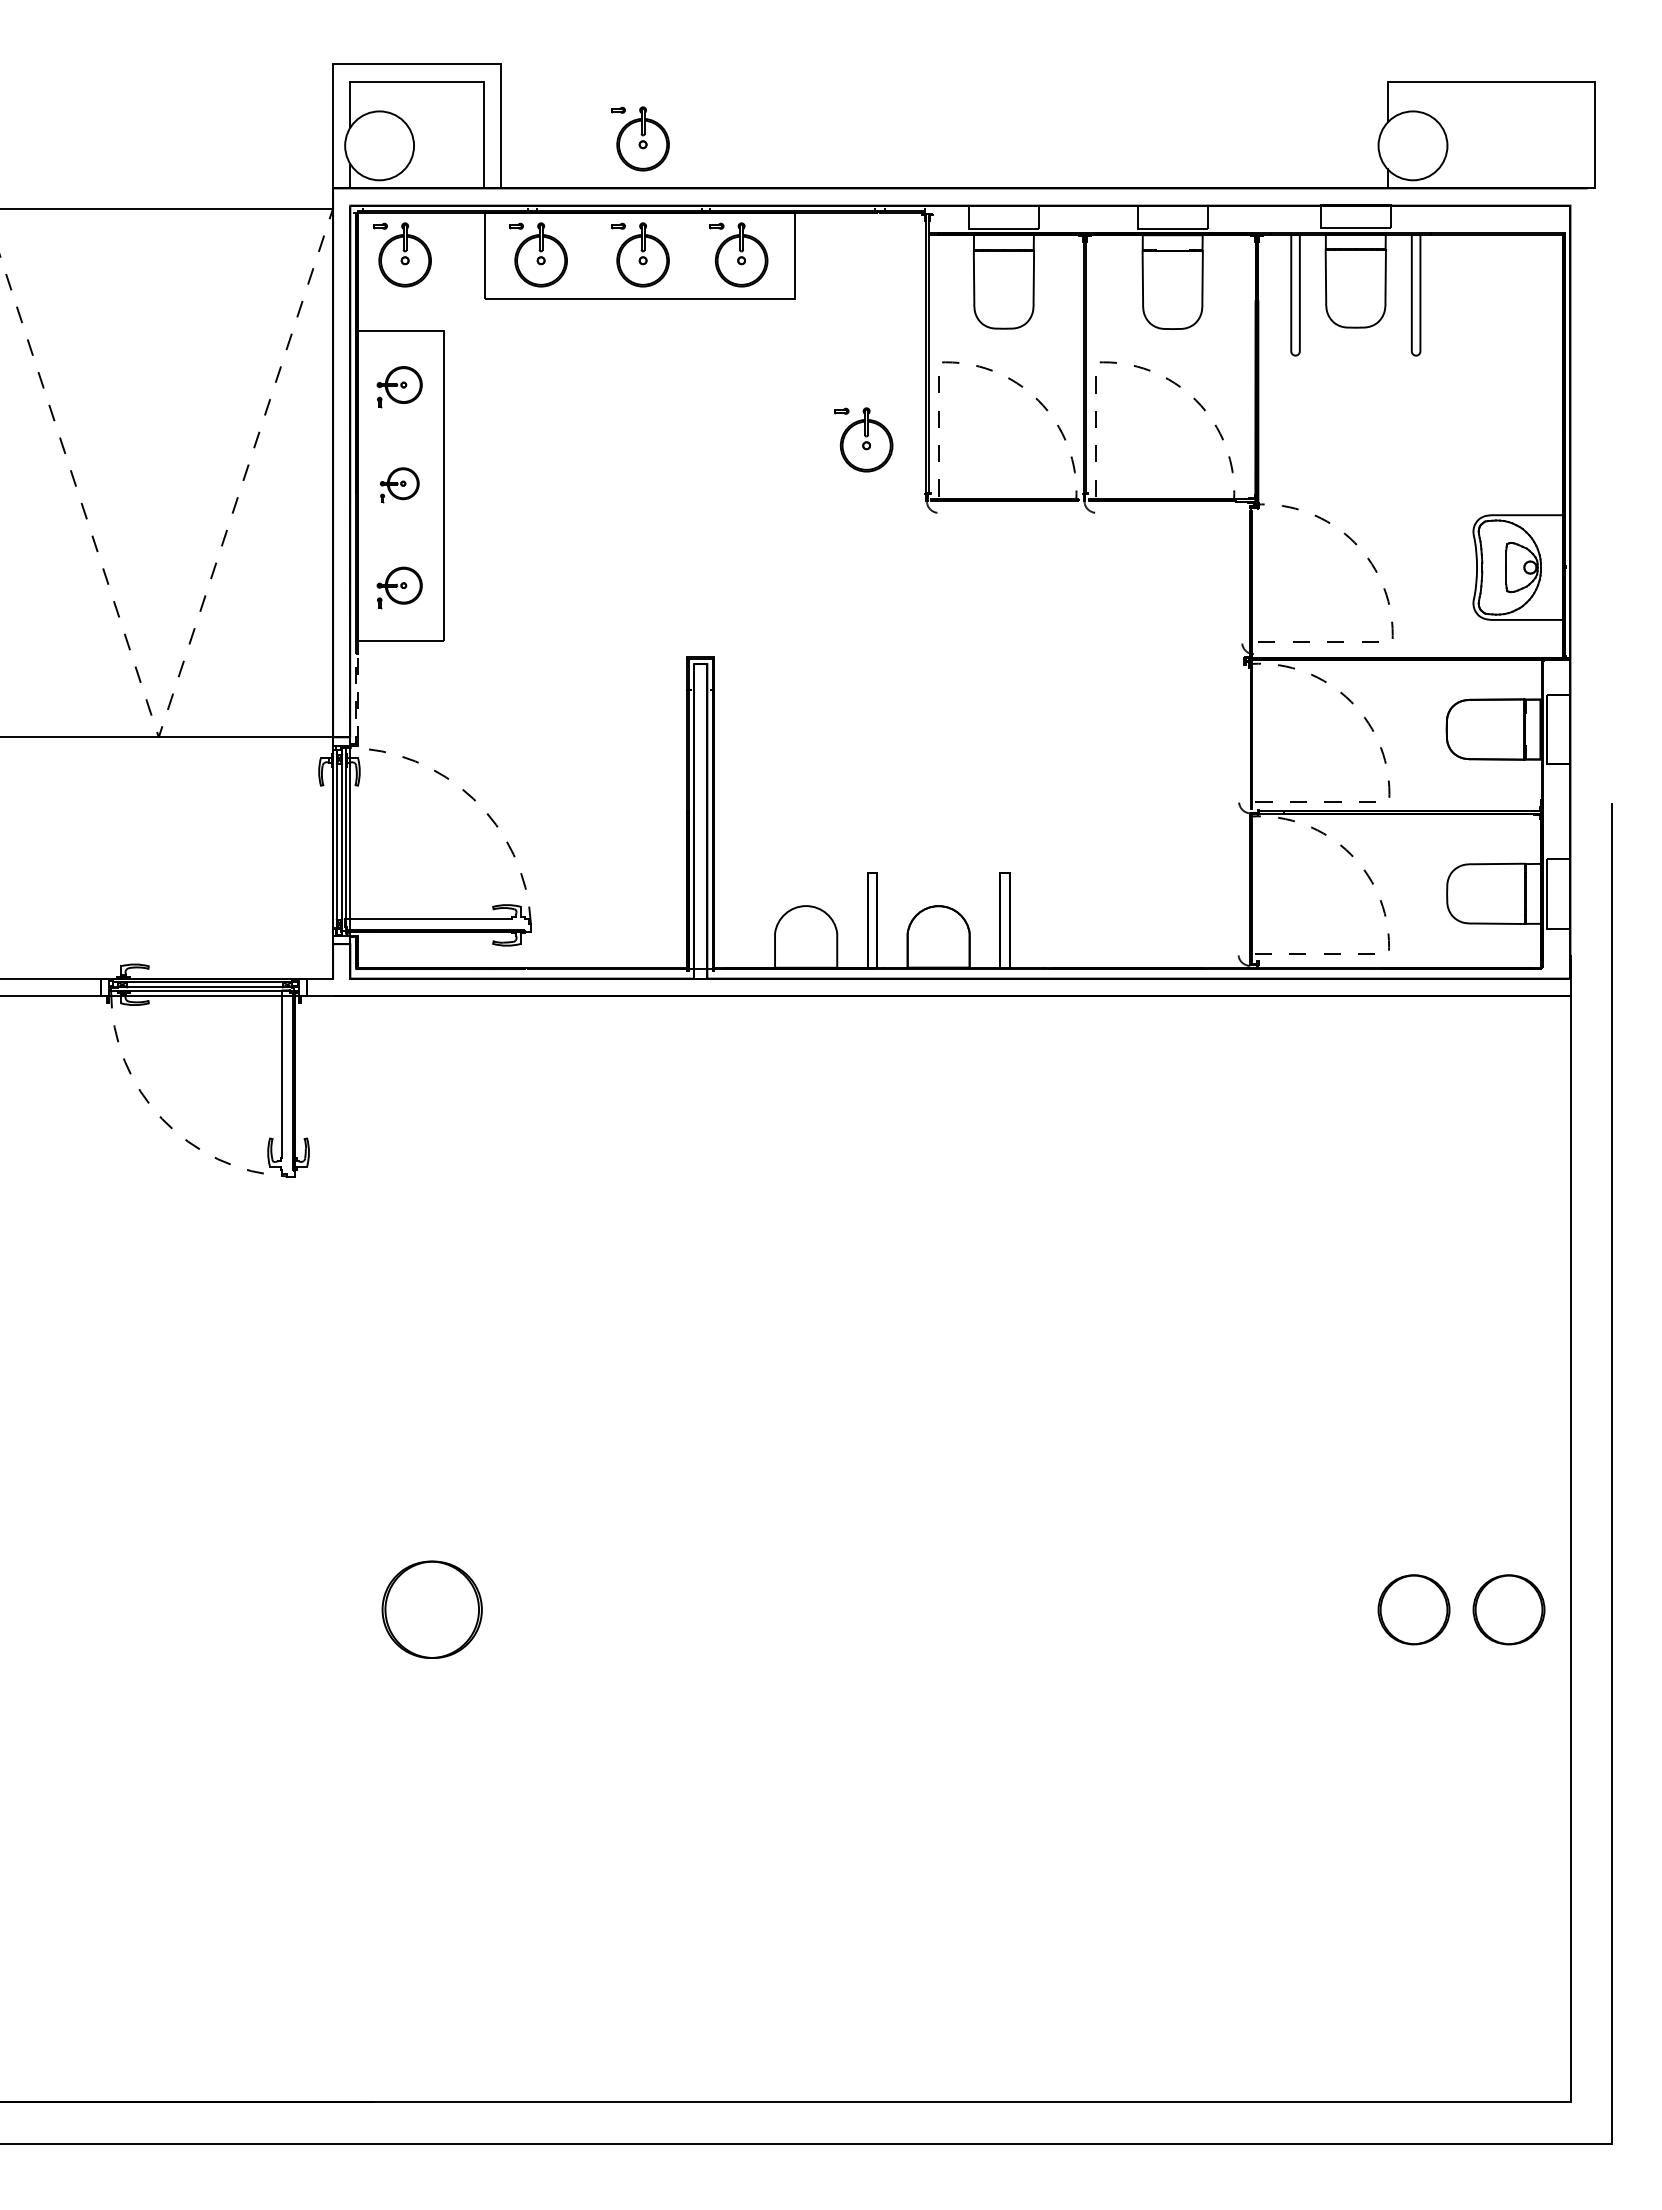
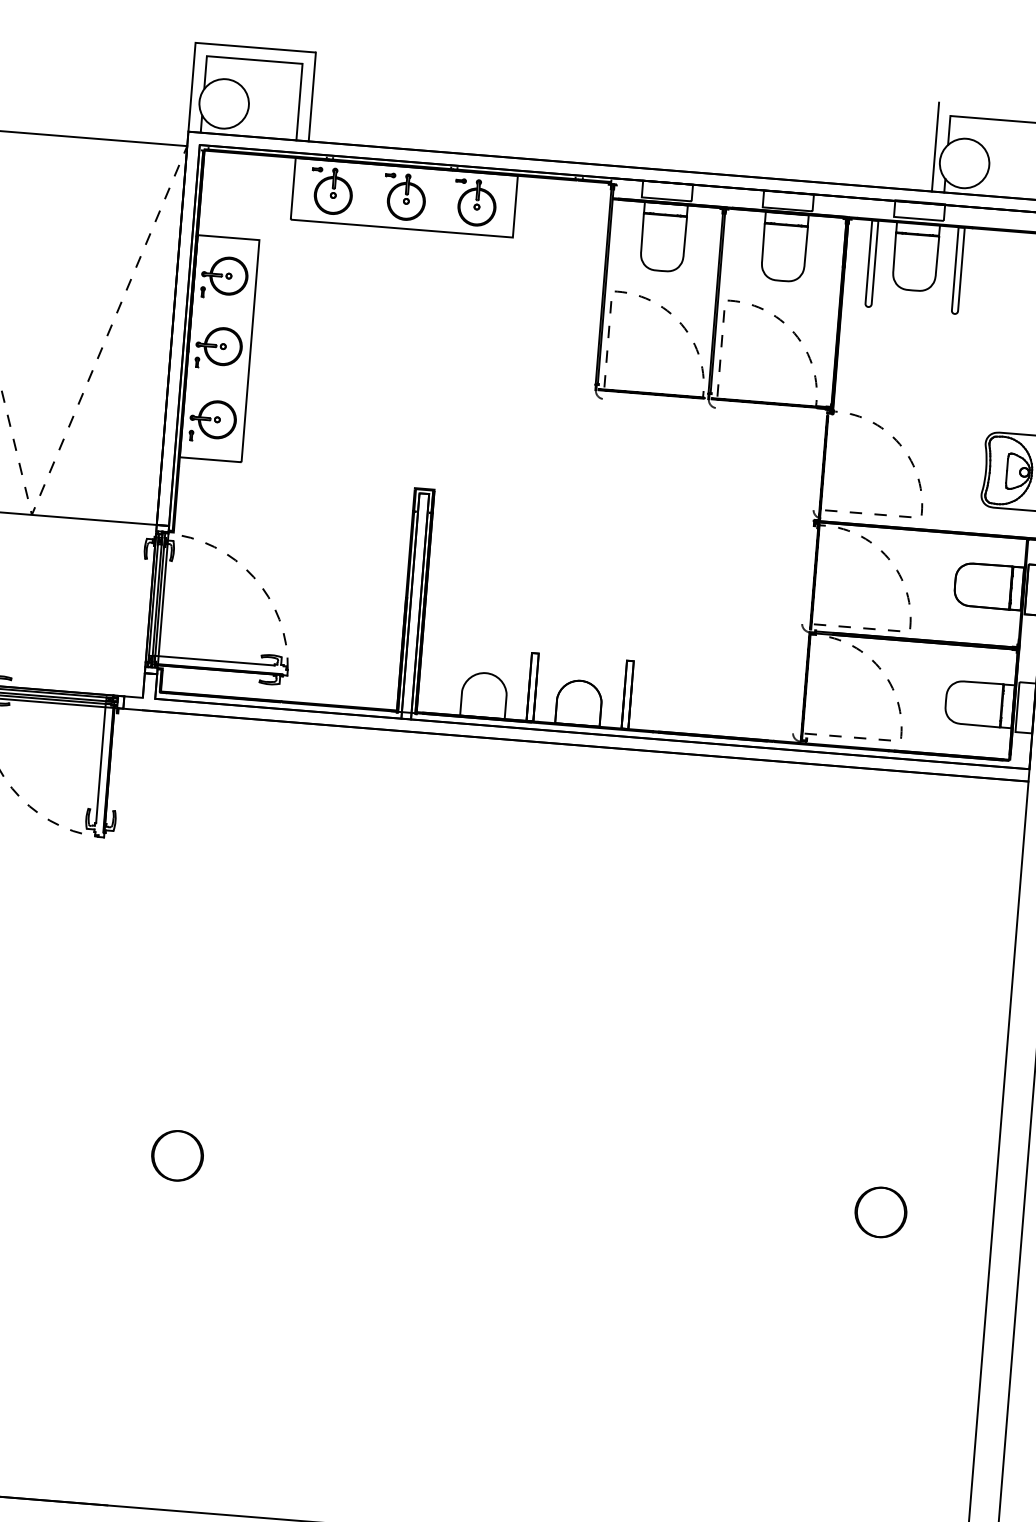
line: (1370, 126) -> (935, 147), added
part: (640, 138) -> (411, 113), removed
part: (402, 254) -> (234, 183), removed
part: (399, 386) -> (224, 277), size x1.43
part: (863, 439) -> (553, 342), removed
part: (399, 485) -> (218, 348), size x1.67
part: (399, 587) -> (212, 421), size x1.43
line: (356, 654) -> (178, 466), dashed -> solid
part: (432, 1609) -> (177, 1155), size x0.71
part: (1508, 1609) -> (948, 1217), removed

